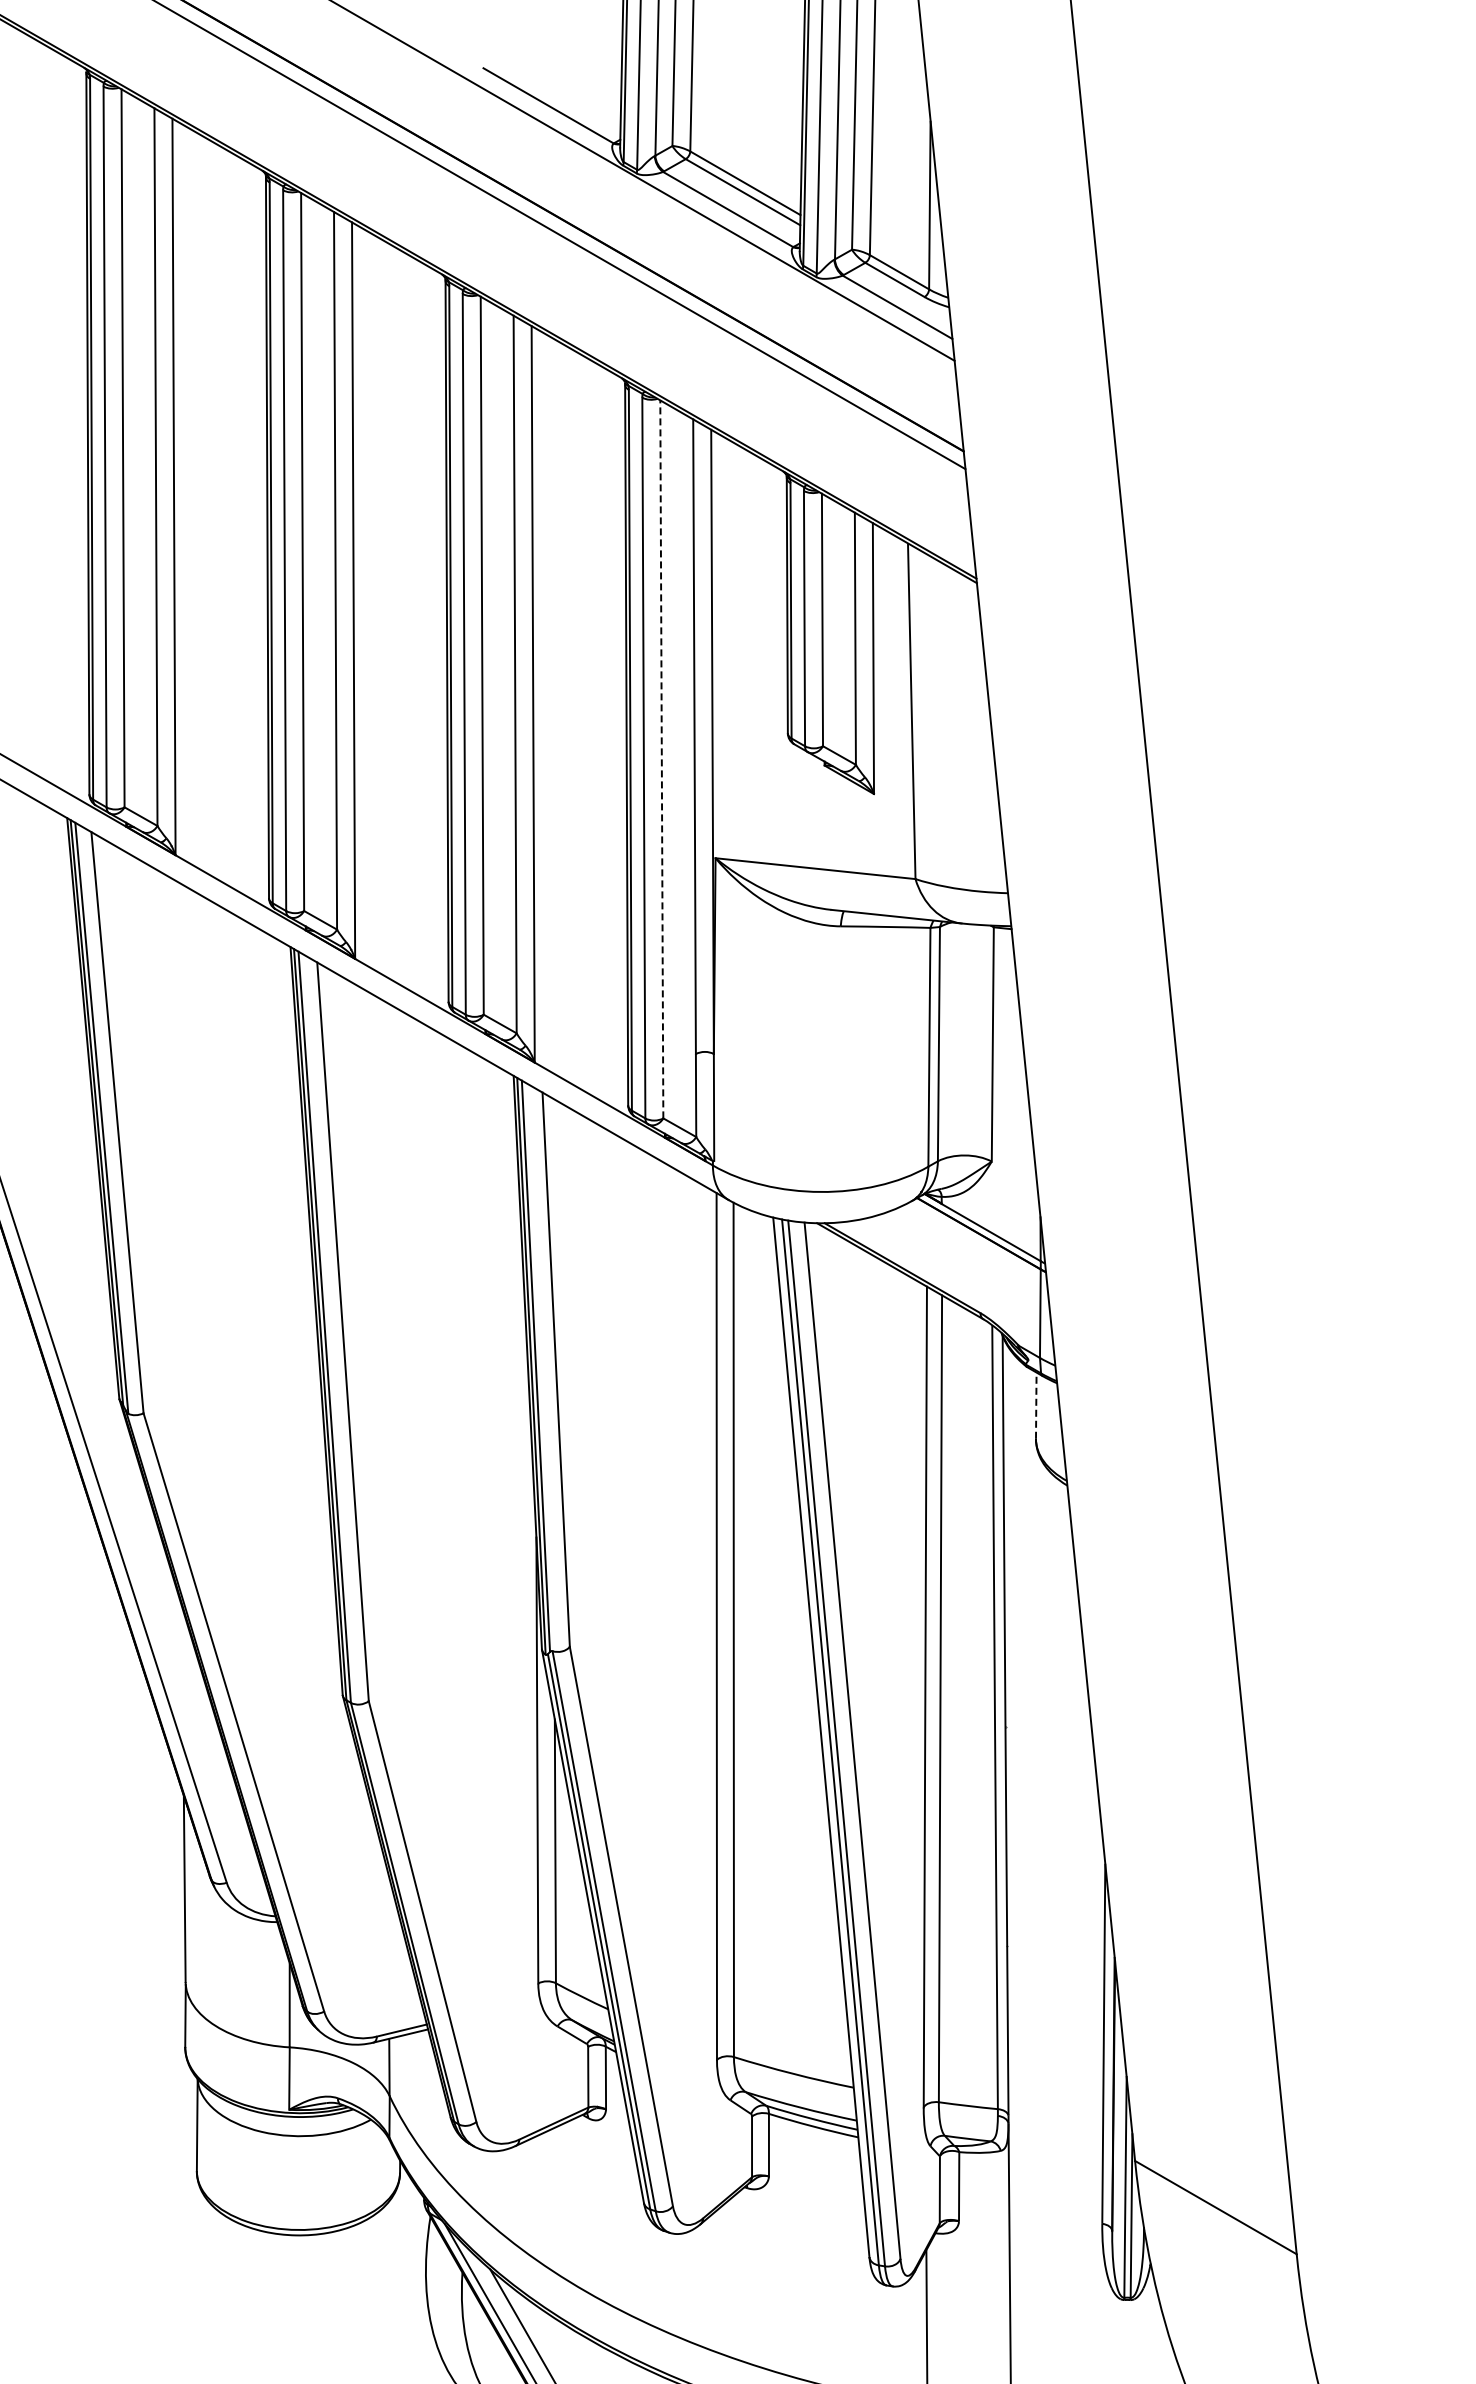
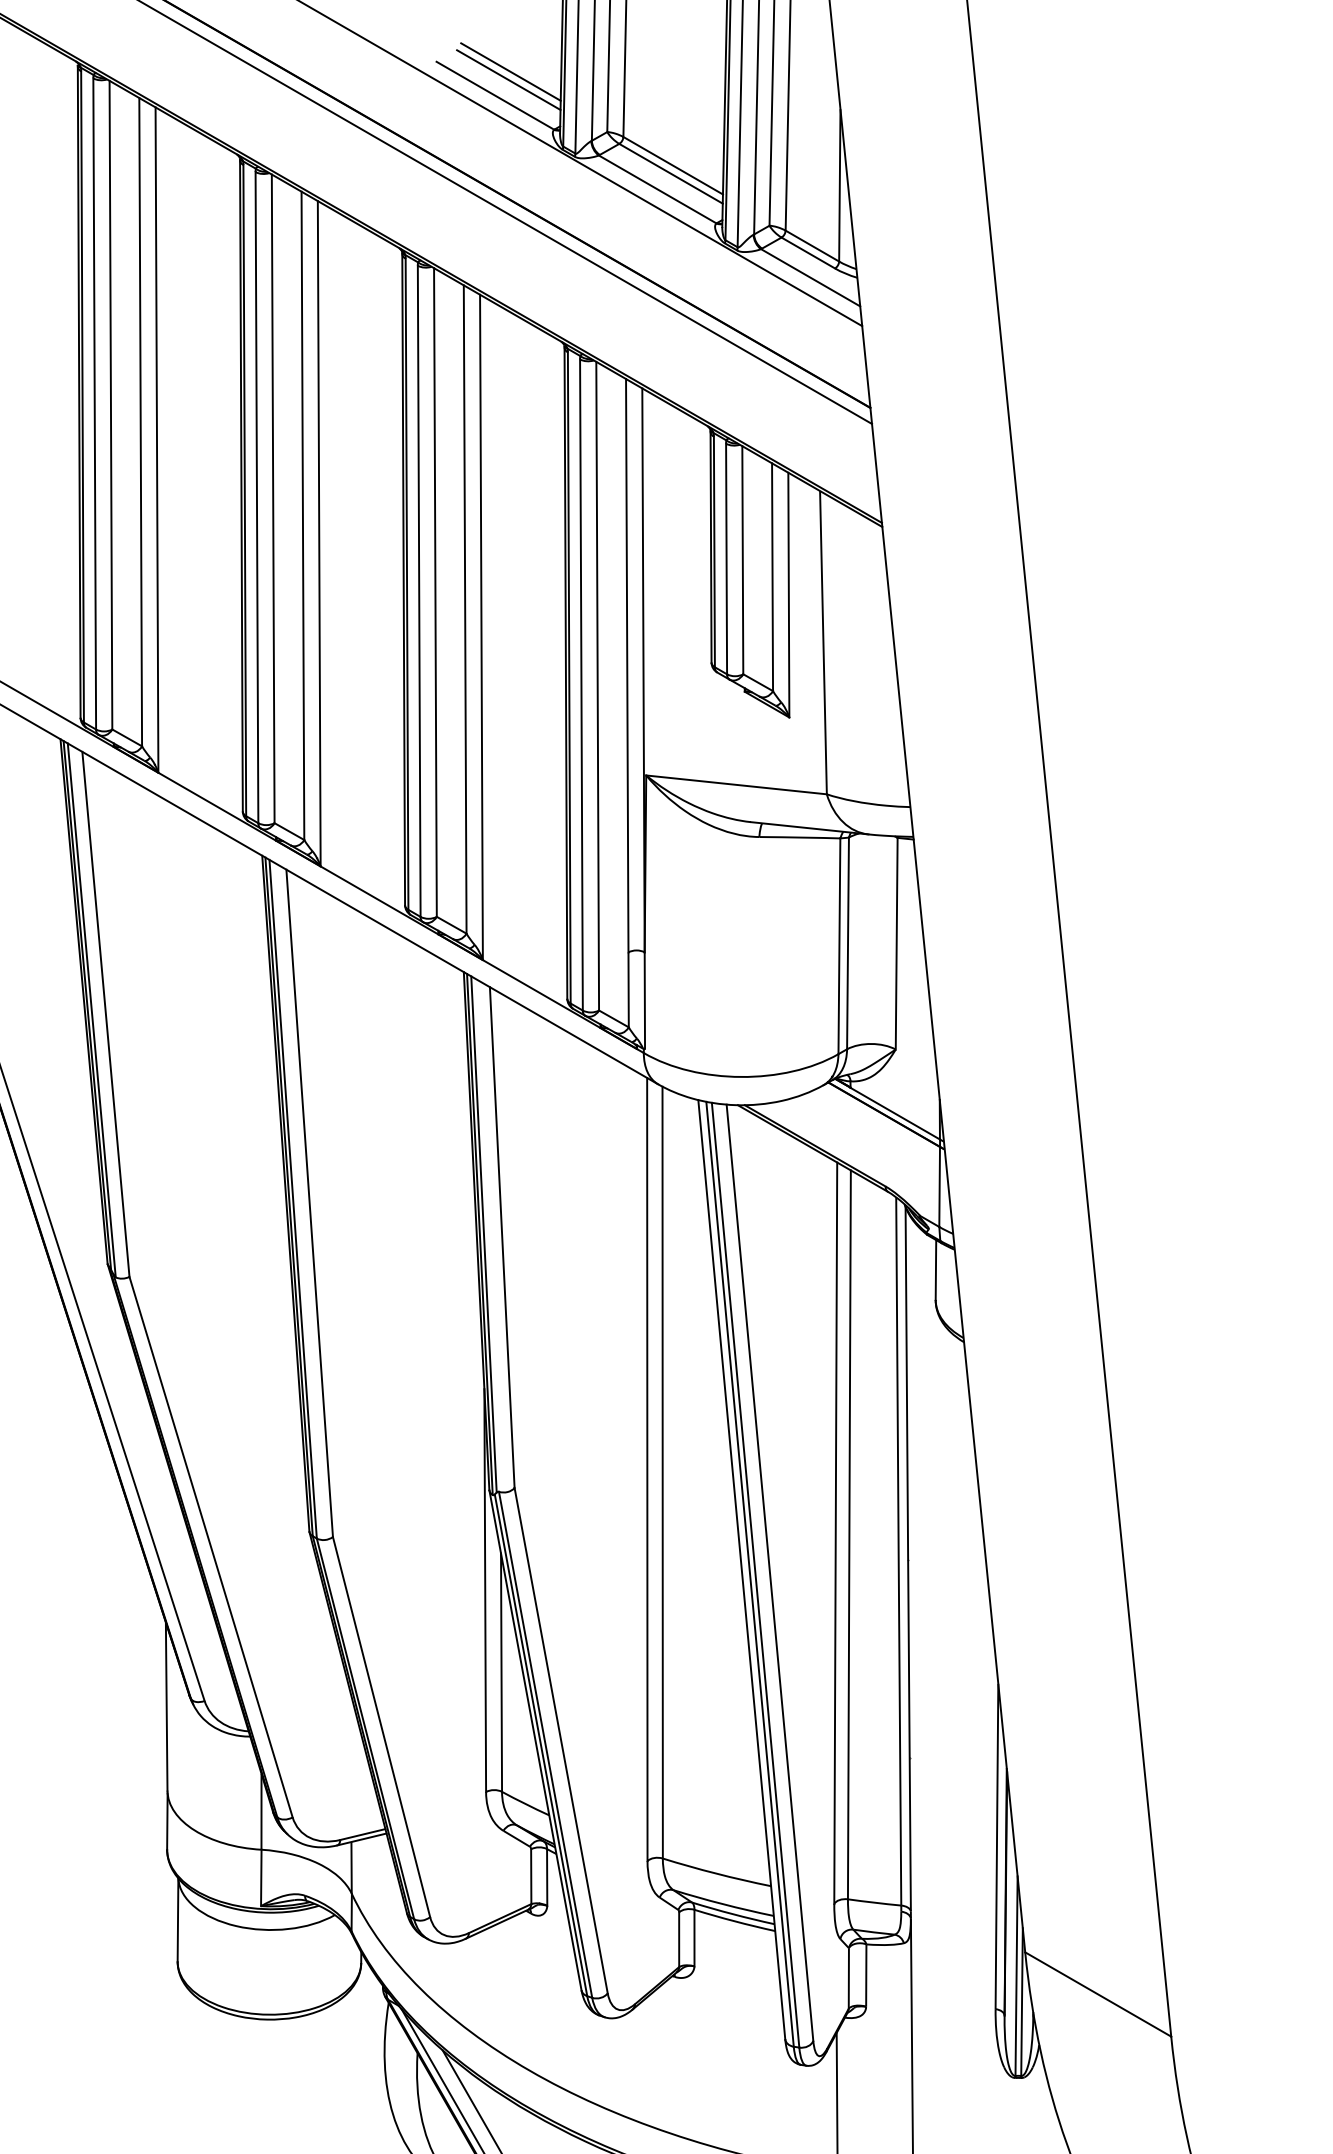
line: (565, 79) -> (510, 71), added
line: (563, 88) -> (508, 80), added
line: (661, 759) -> (597, 686), dashed -> solid
line: (1036, 1405) -> (936, 1269), dashed -> solid

